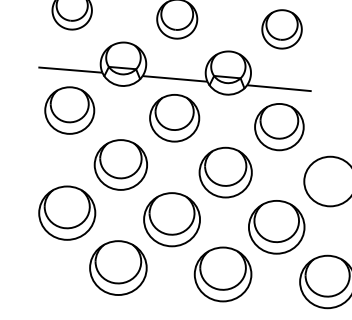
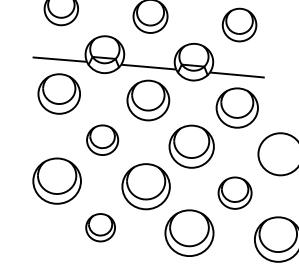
part: (120, 164) -> (102, 139), size x0.7
part: (276, 227) -> (234, 193), size x0.7
part: (118, 267) -> (100, 227), size x0.6

